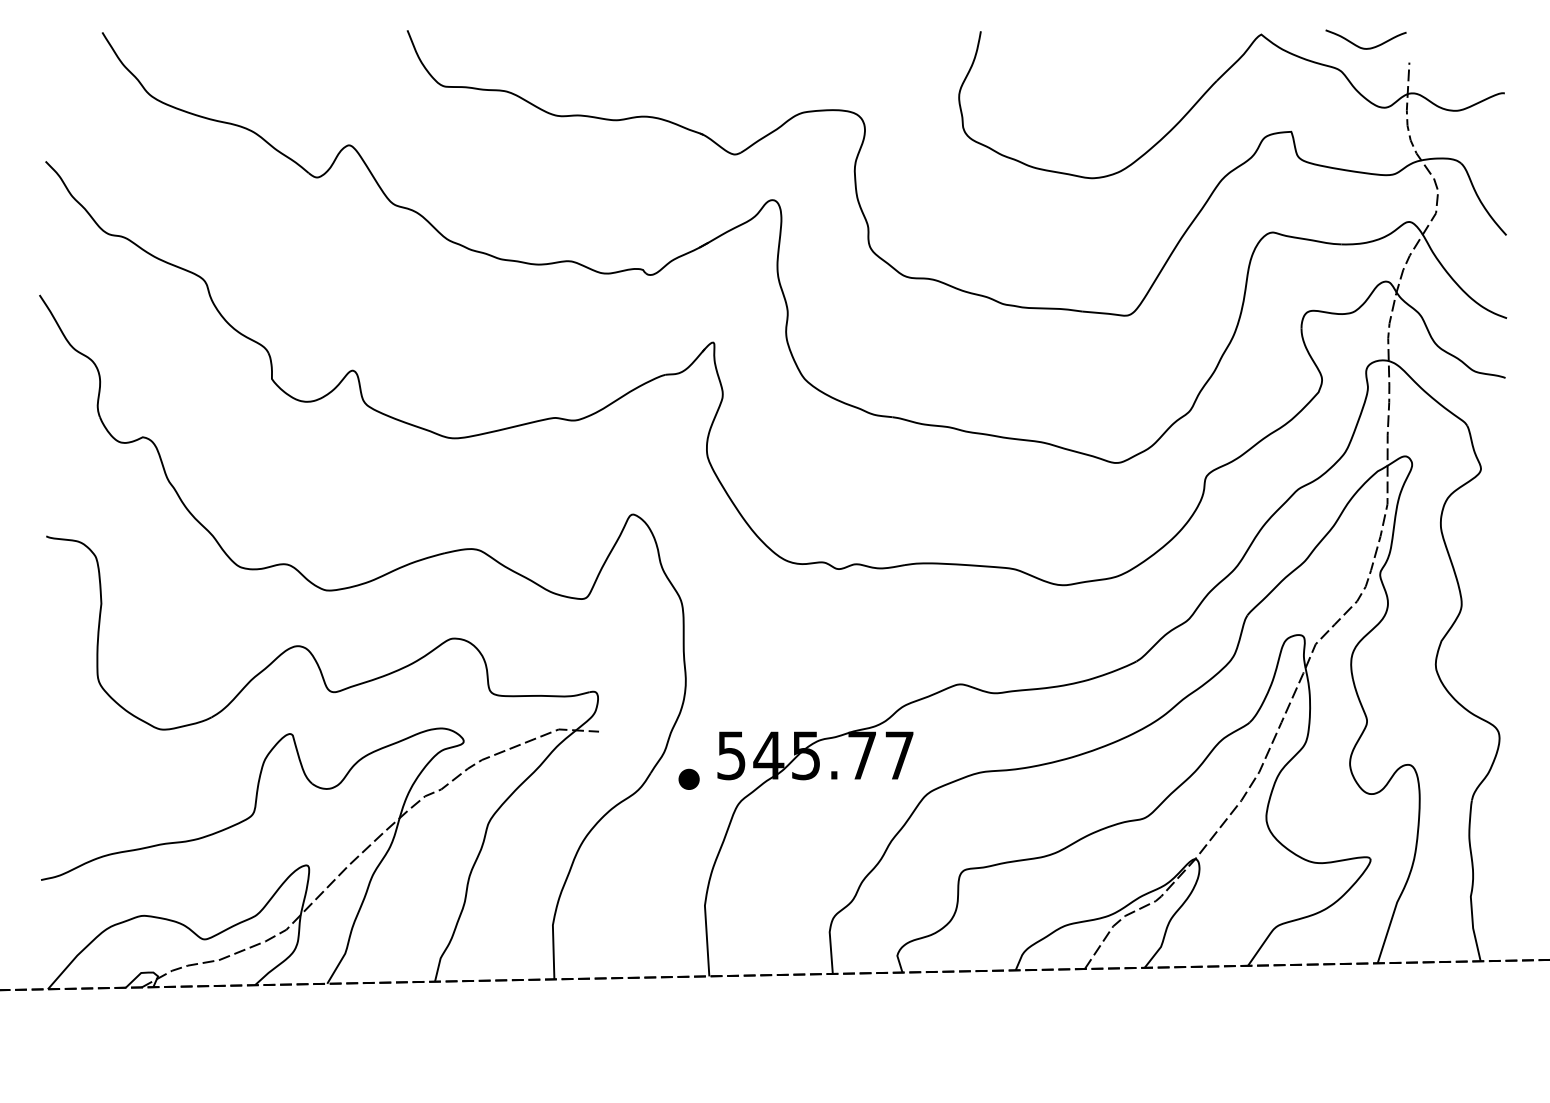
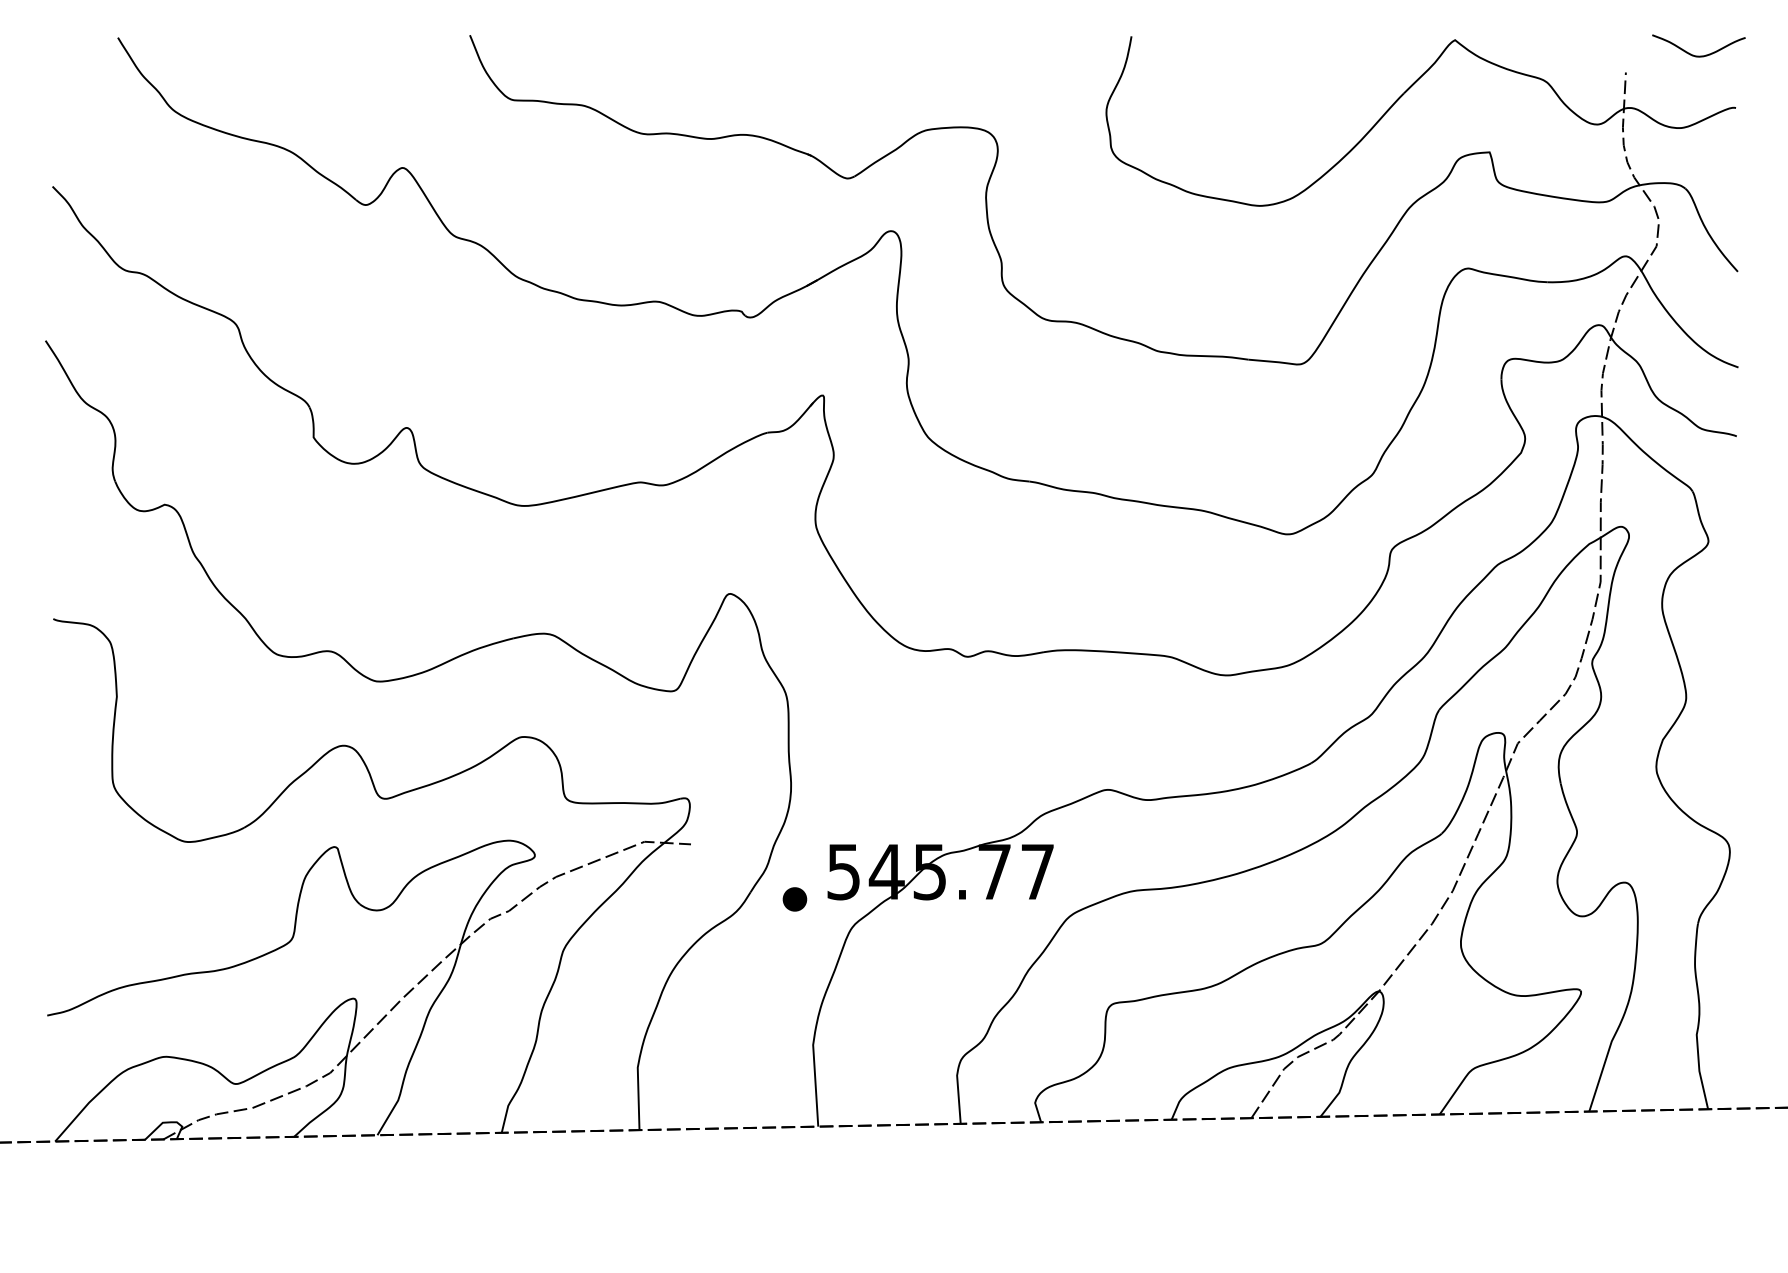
curve: (1365, 47) -> (1698, 55), moved

